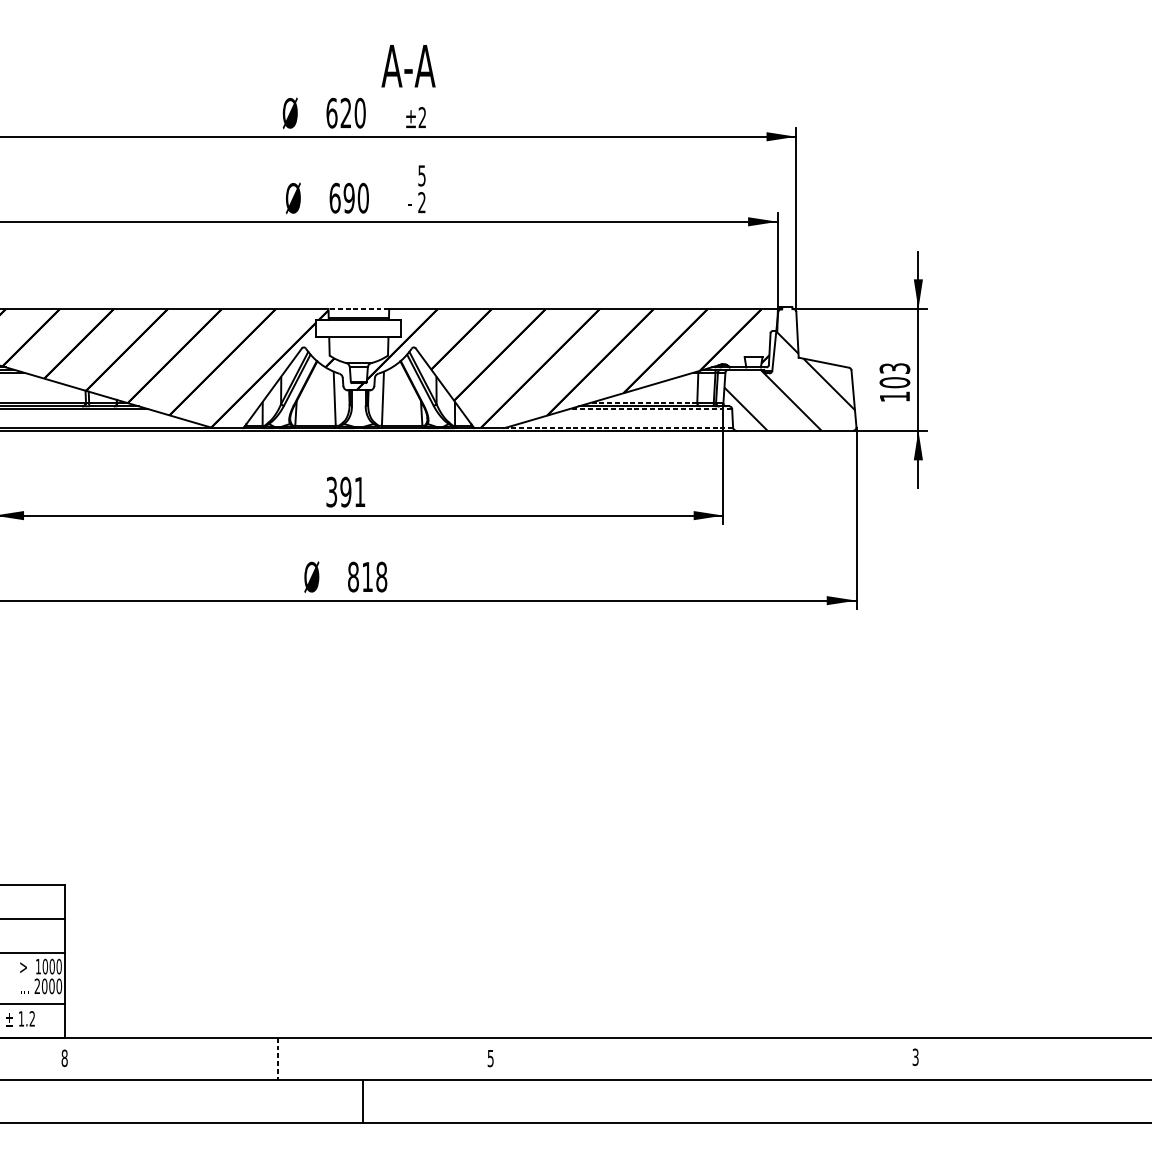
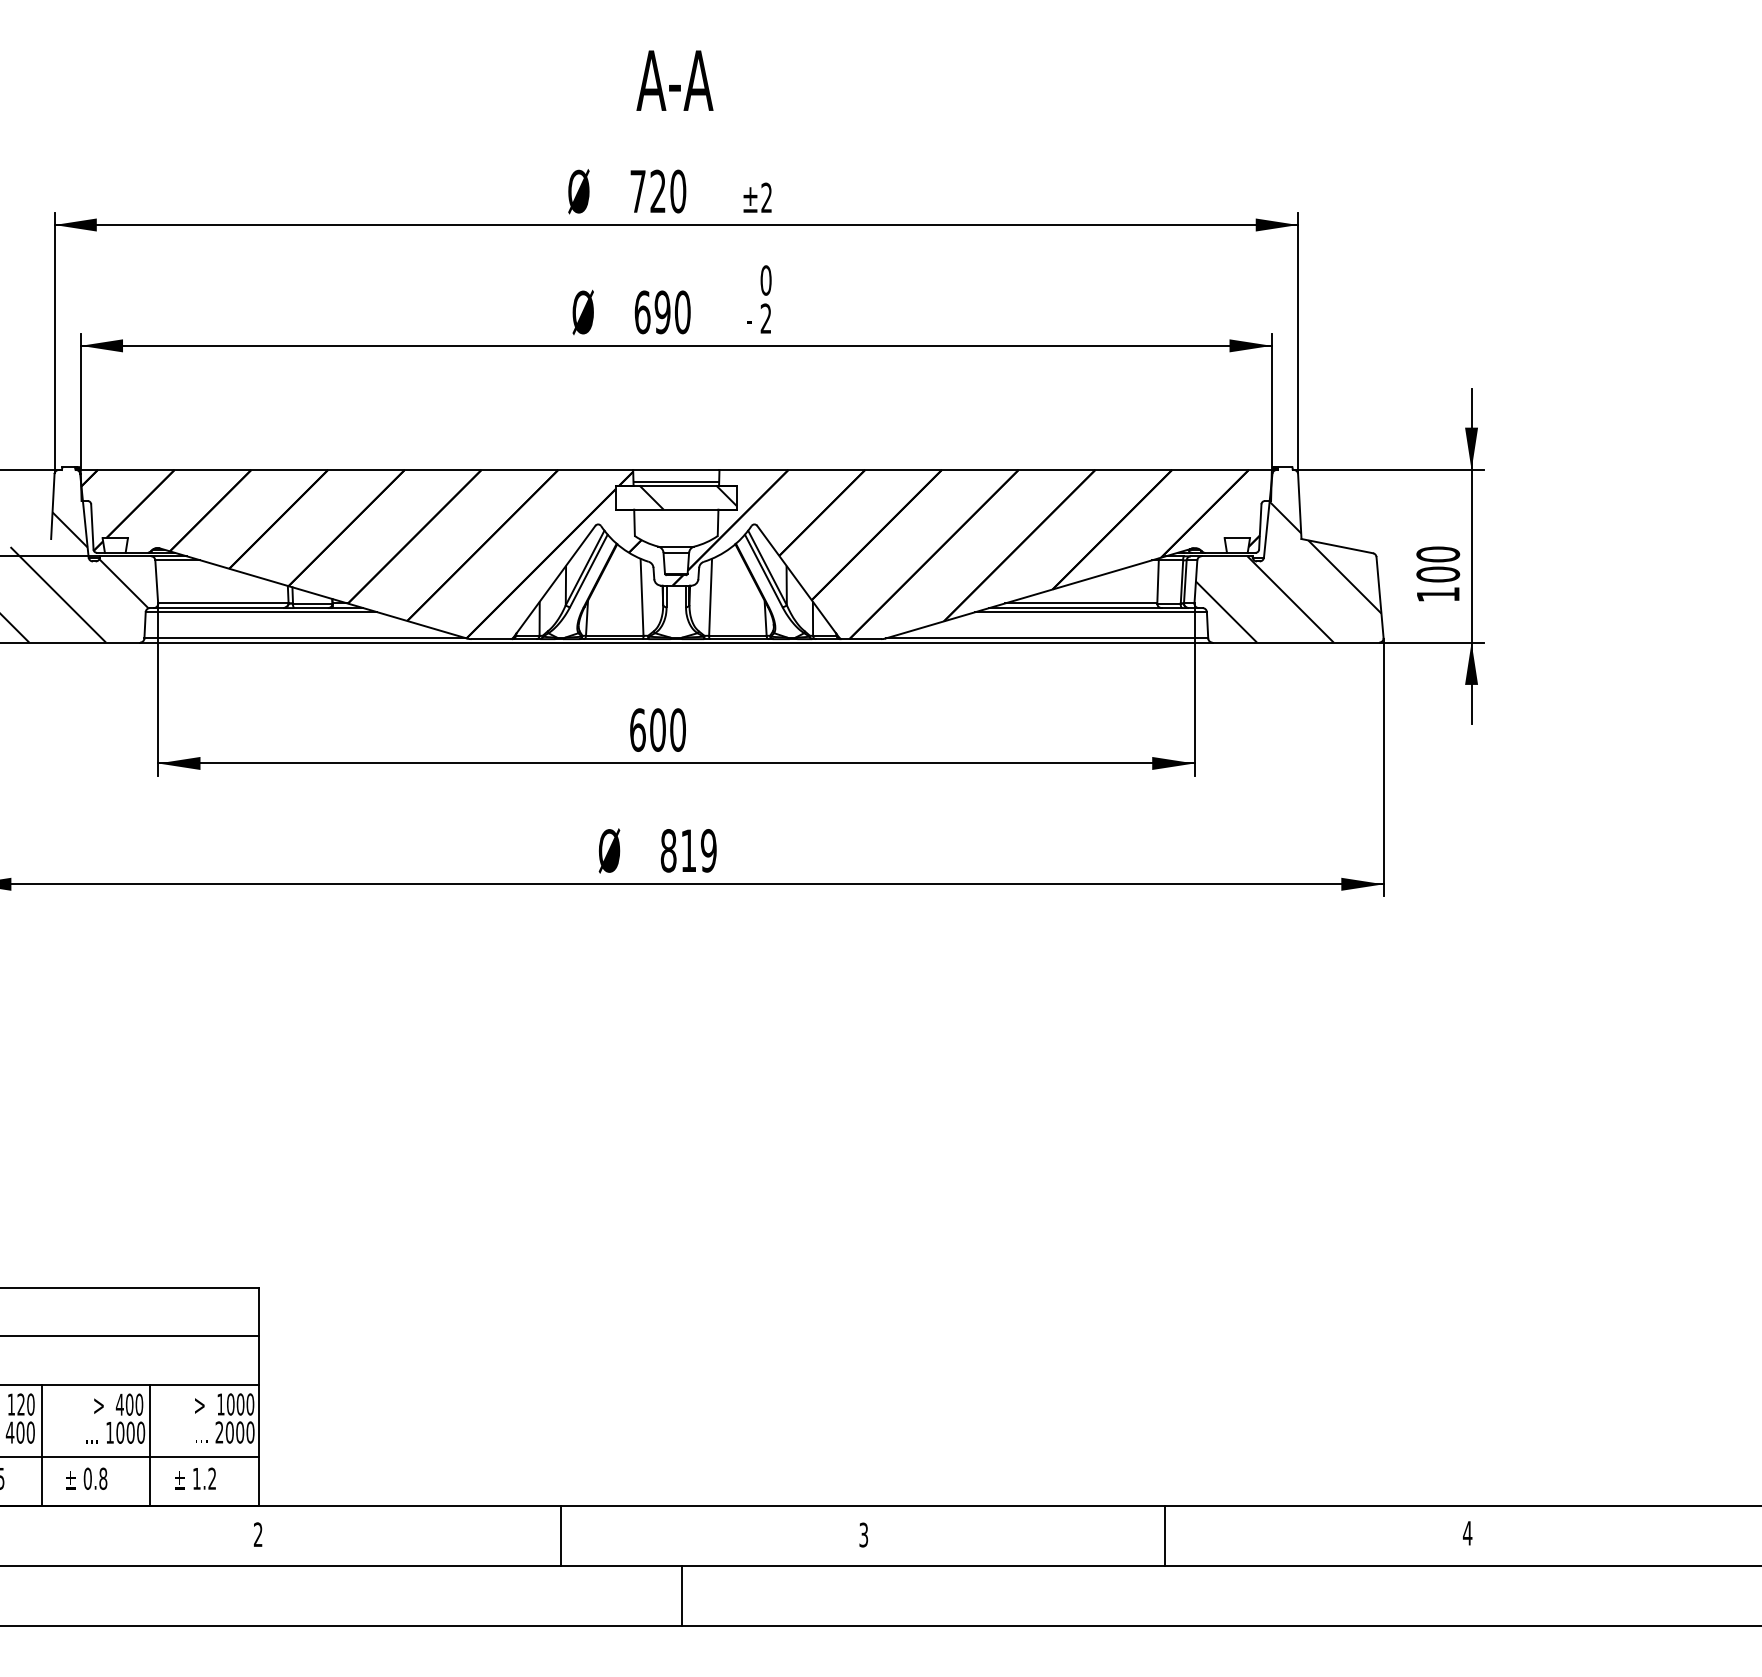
text: (408, 66) -> (674, 80), moved
text: (332, 113) -> (638, 191), 620 -> 720
text: (421, 175) -> (765, 280), 5 -> 0
line: (358, 308) -> (675, 469), dashed -> solid
hatch: (366, 328) -> (687, 497), added
text: (895, 368) -> (1438, 554), 103 -> 100
line: (643, 403) -> (1080, 603), dashed -> solid
line: (650, 409) -> (1091, 612), dashed -> solid
line: (619, 427) -> (1046, 638), dashed -> solid
text: (345, 491) -> (657, 729), 391 -> 600
text: (381, 576) -> (708, 850), 818 -> 819
text: (915, 1056) -> (1467, 1532), 3 -> 4
text: (64, 1058) -> (257, 1534), 8 -> 2
text: (490, 1058) -> (863, 1534), 5 -> 3
line: (703, 1058) -> (1165, 1535), added
line: (278, 1059) -> (561, 1536), dashed -> solid

